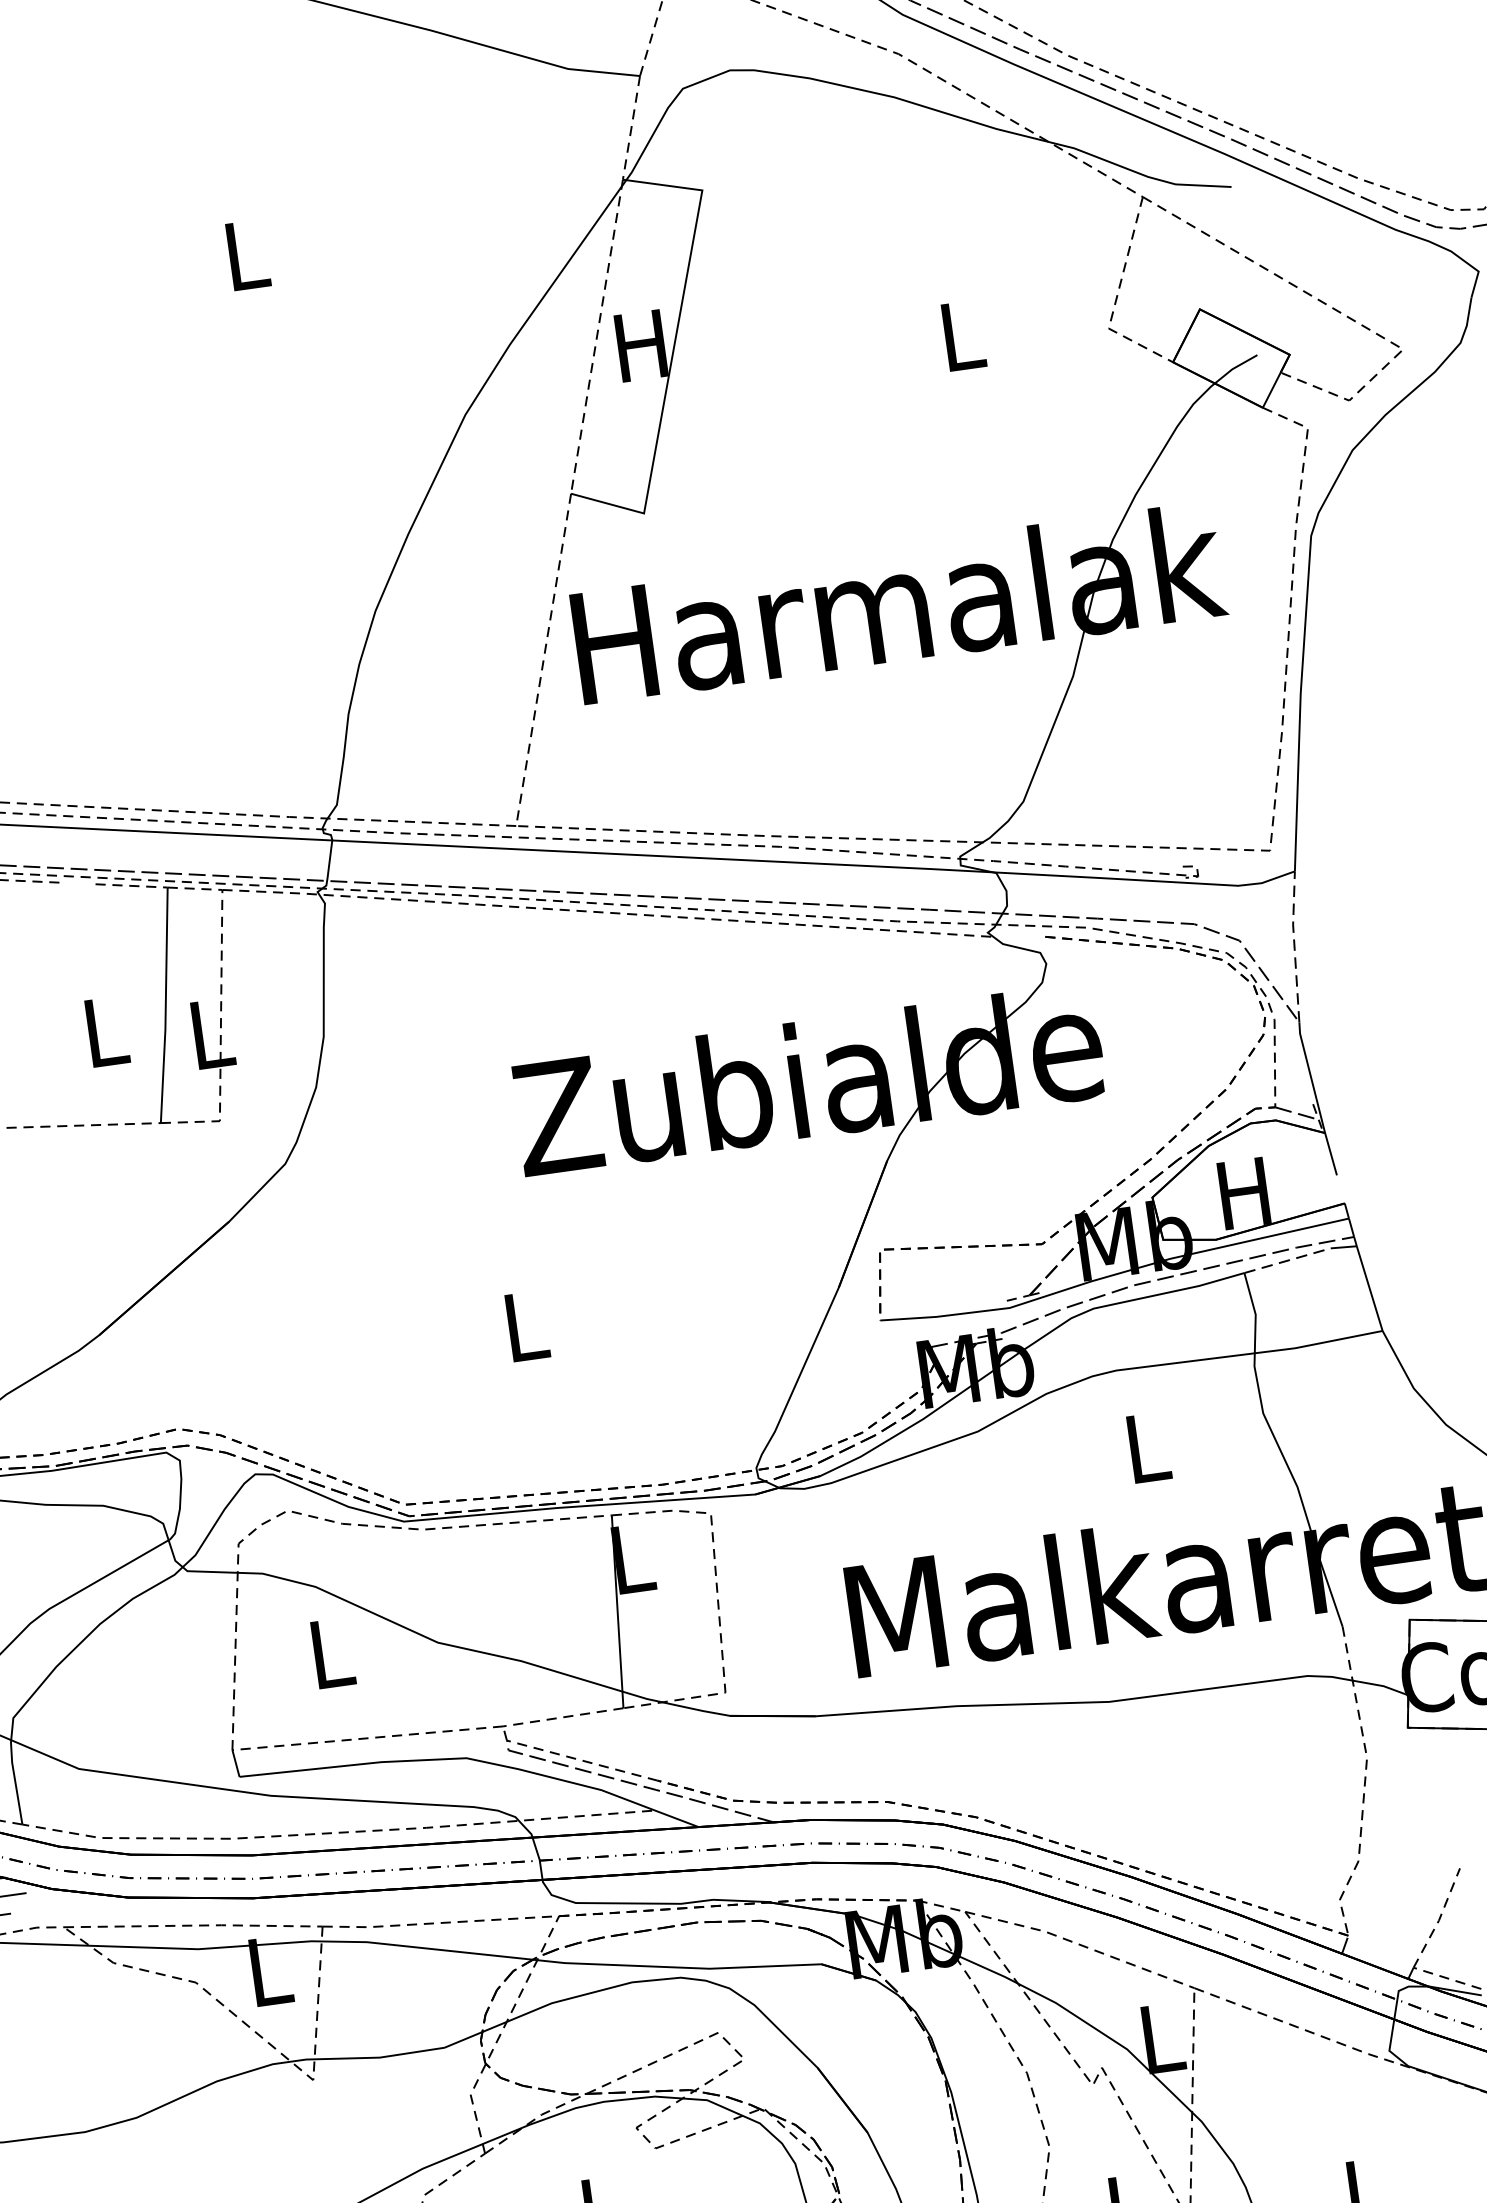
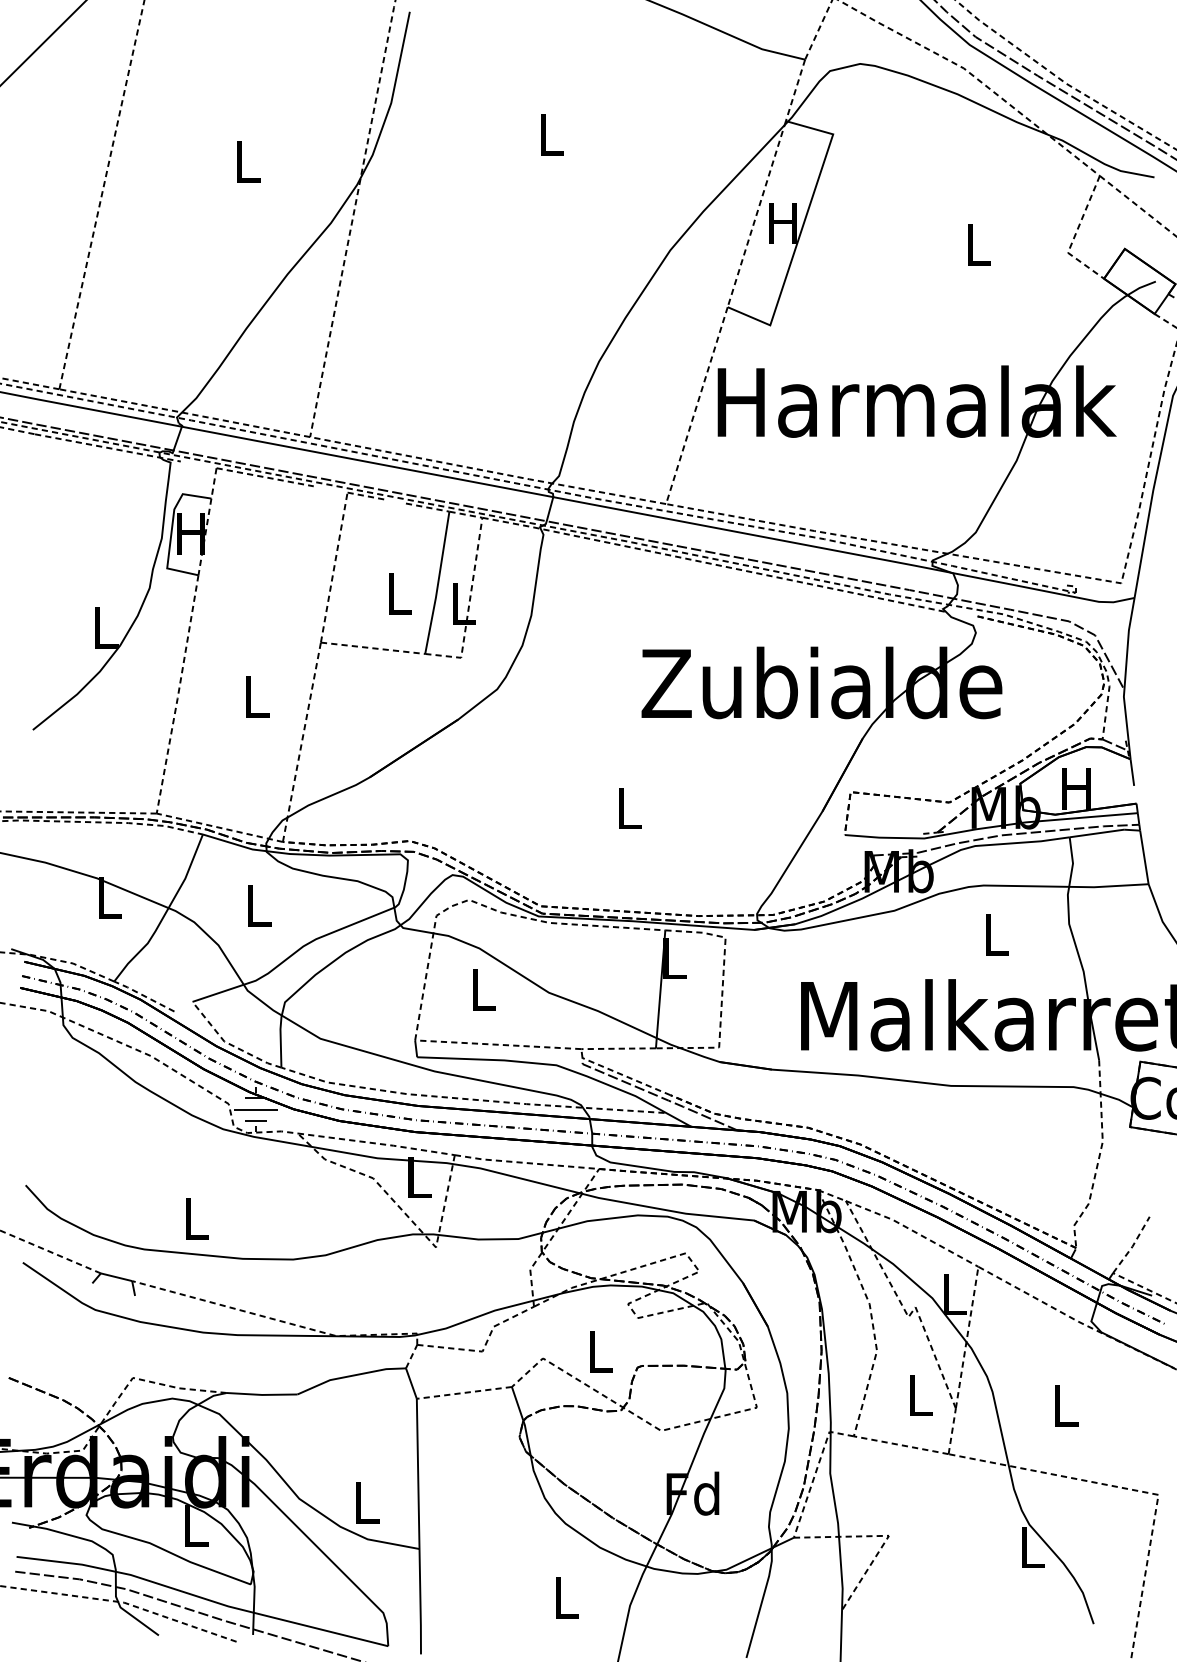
line: (1293, 946) -> (1127, 643), dashed -> solid
line: (1288, 1260) -> (1097, 833), dashed -> solid

